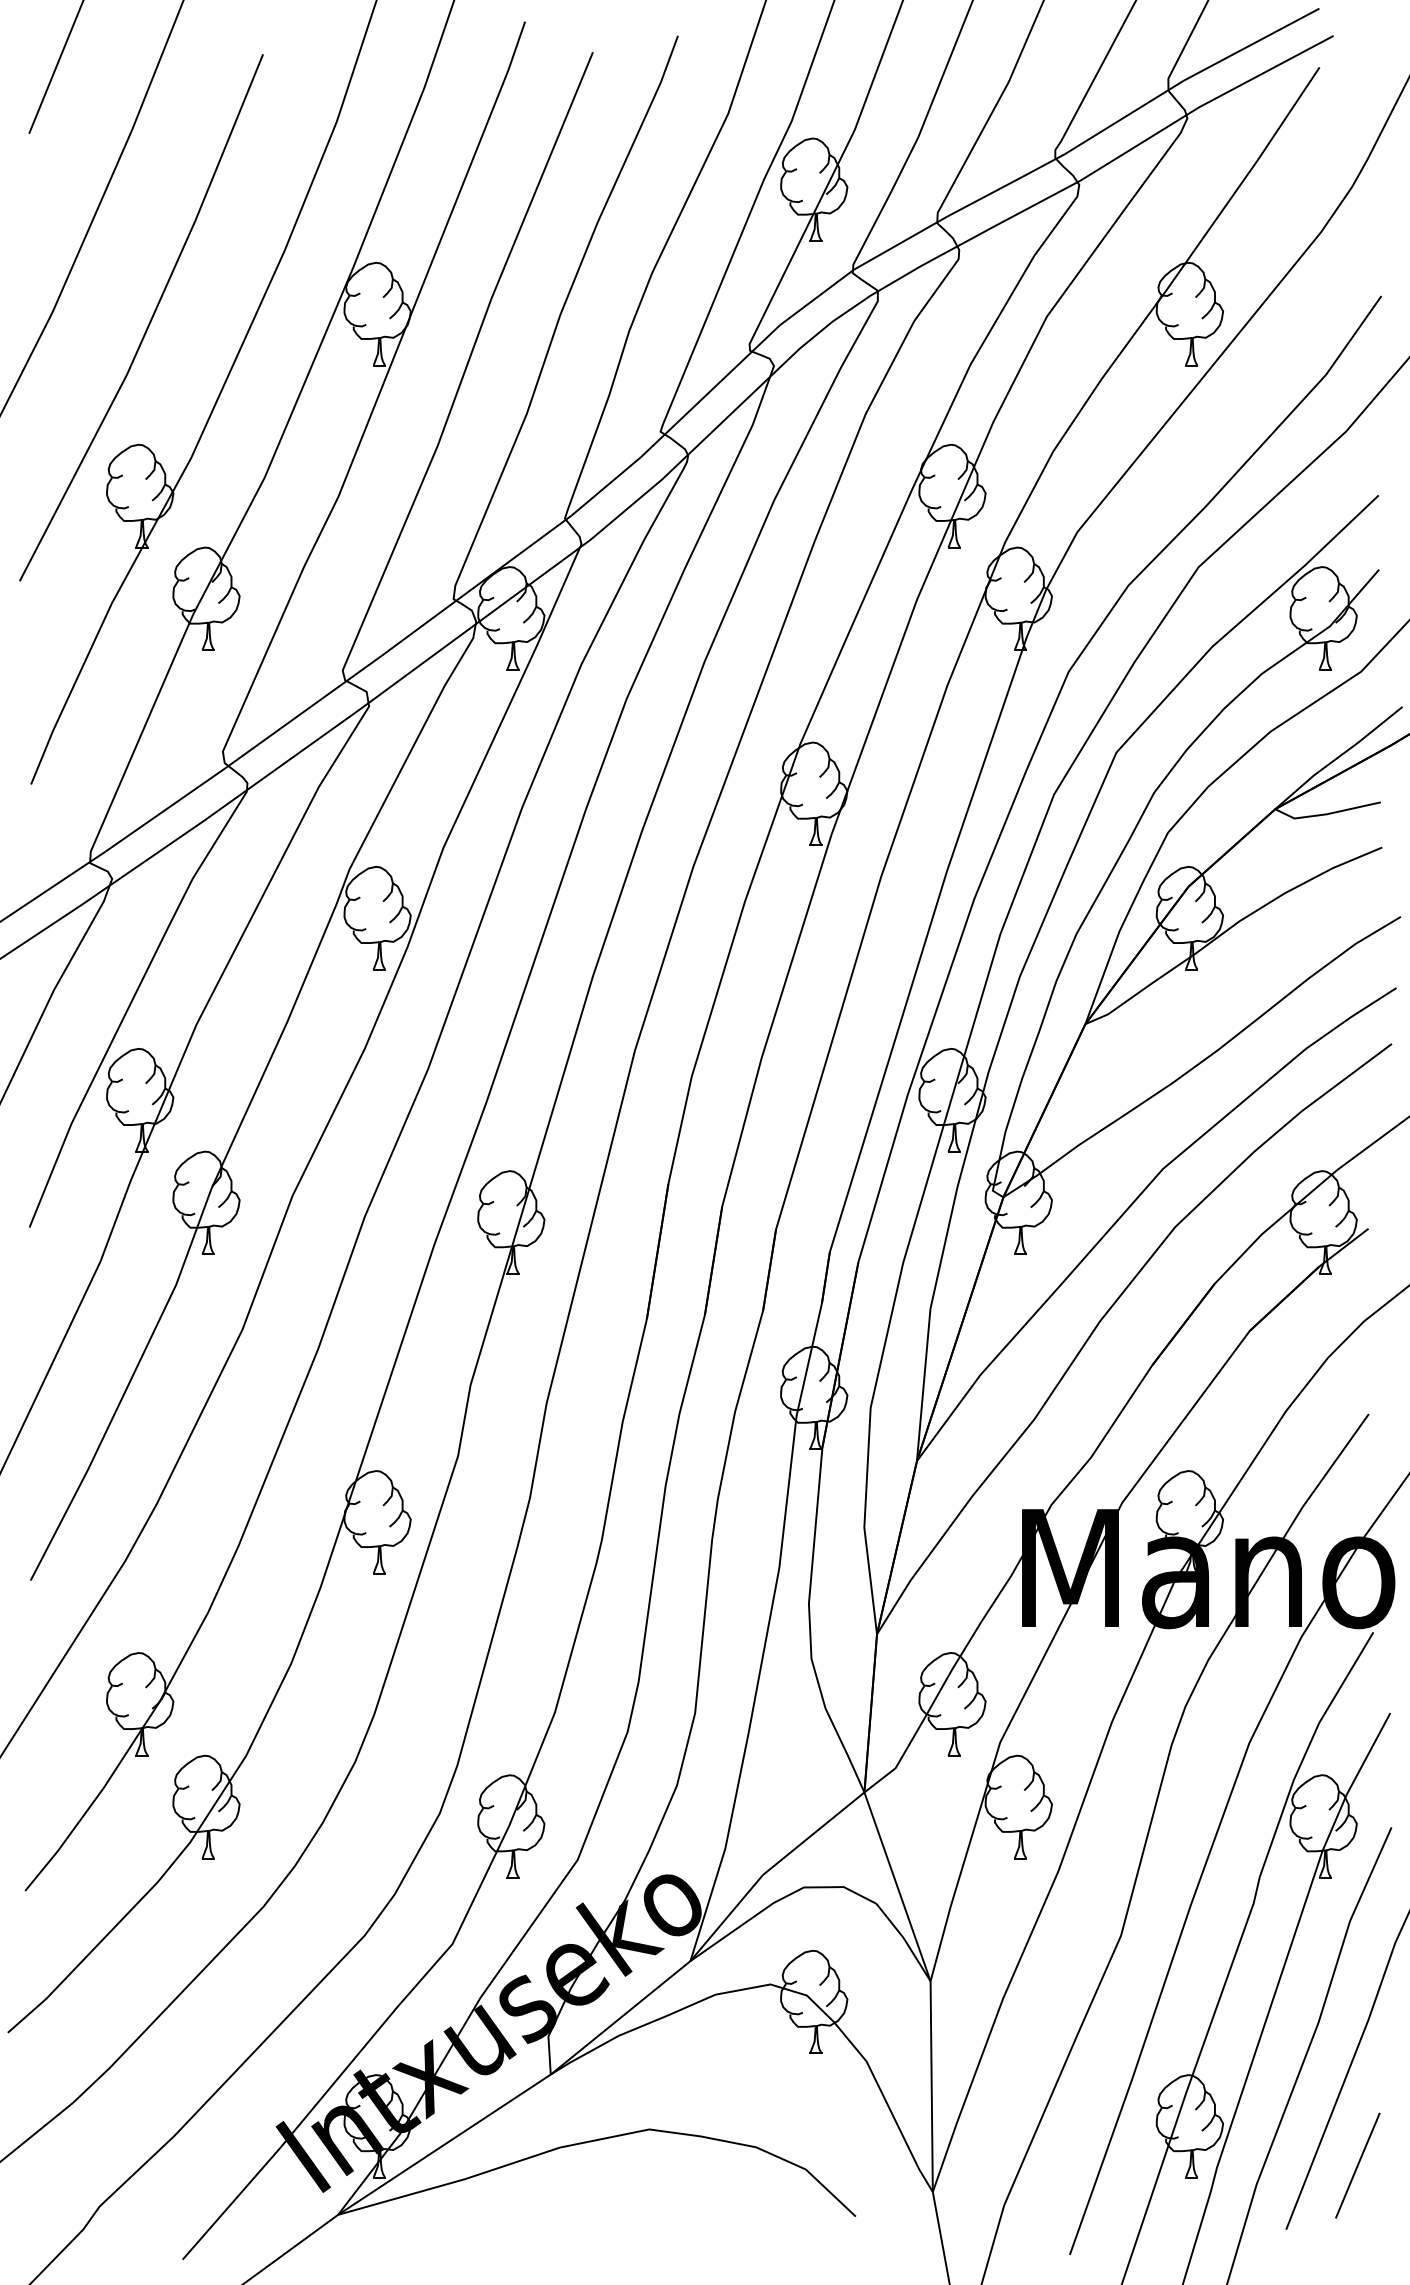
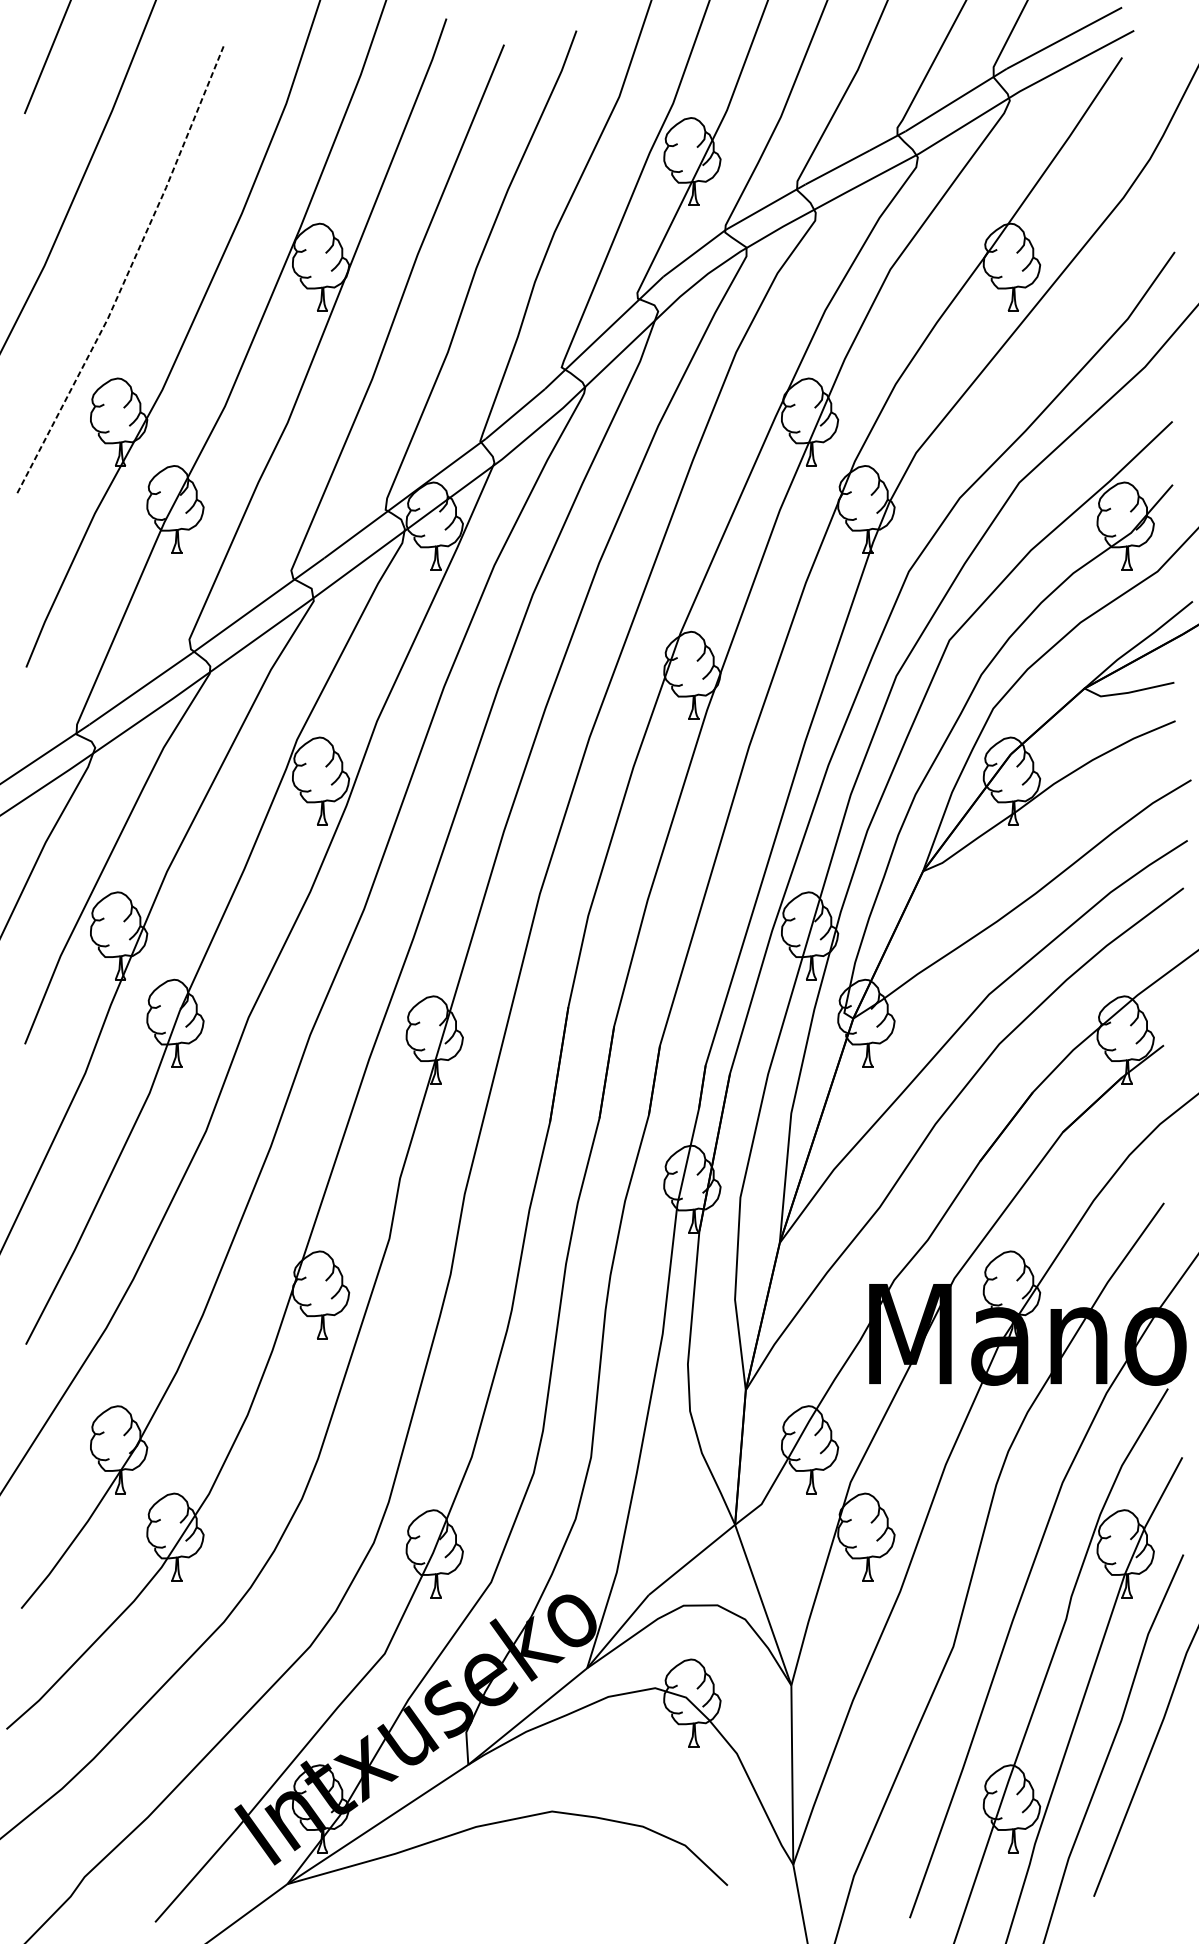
line: (150, 322) -> (127, 274), solid -> dashed
line: (1357, 2165) -> (1154, 1842), removed

